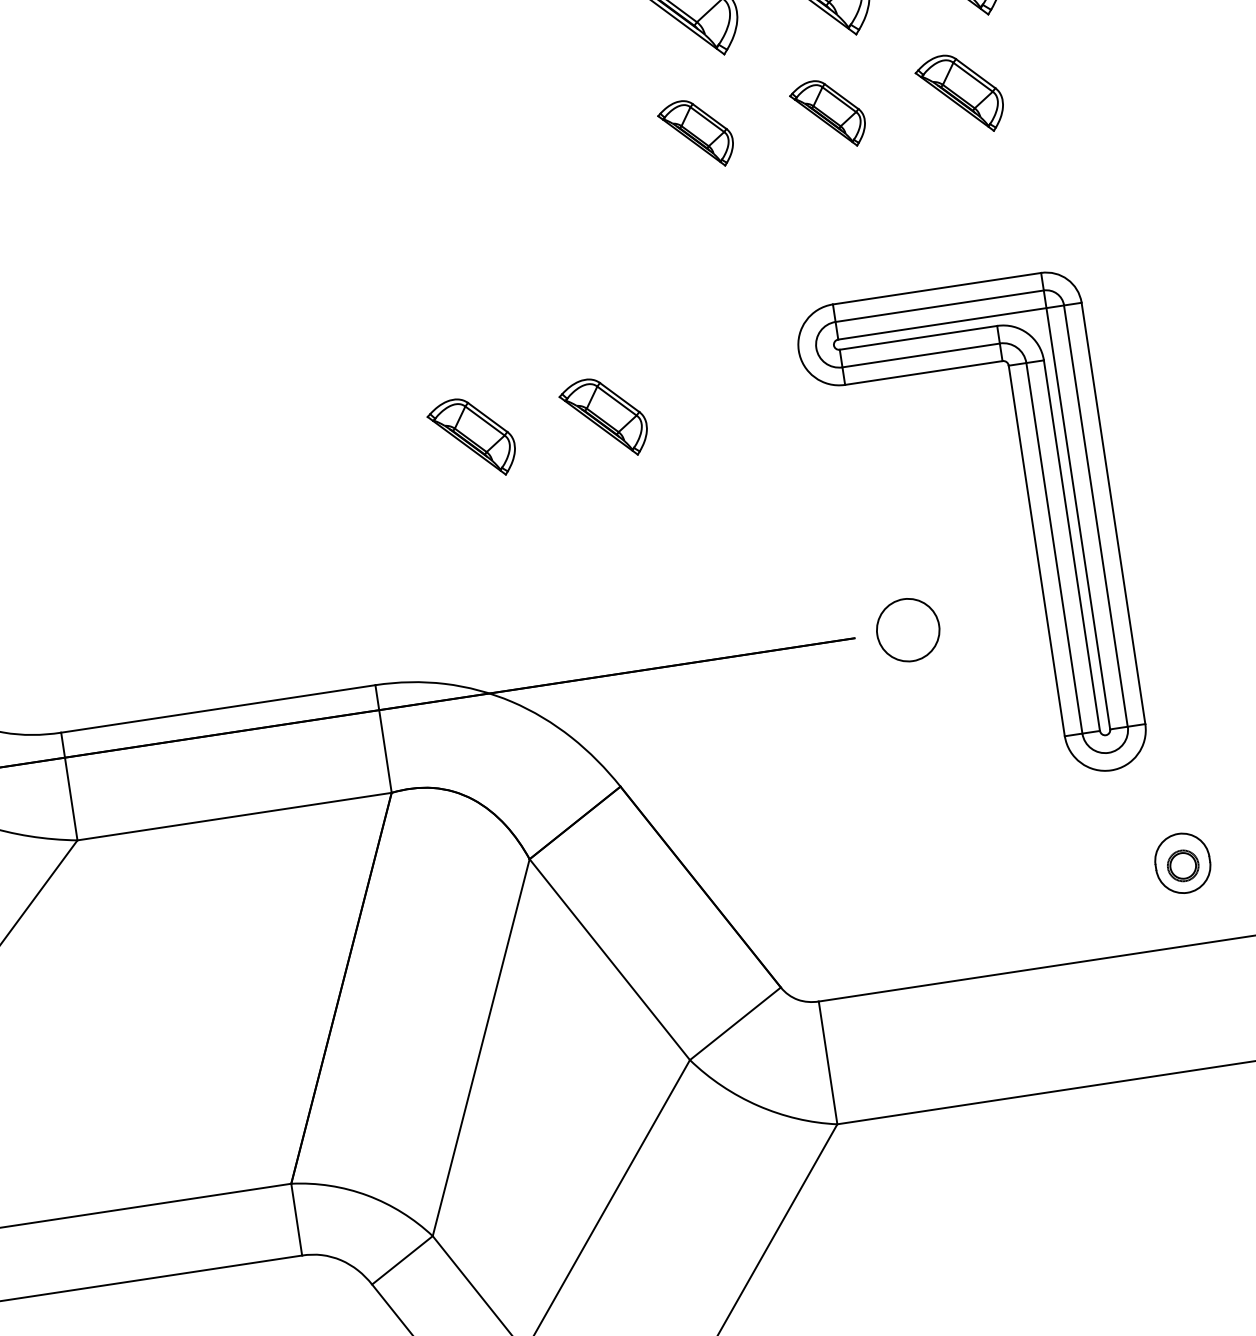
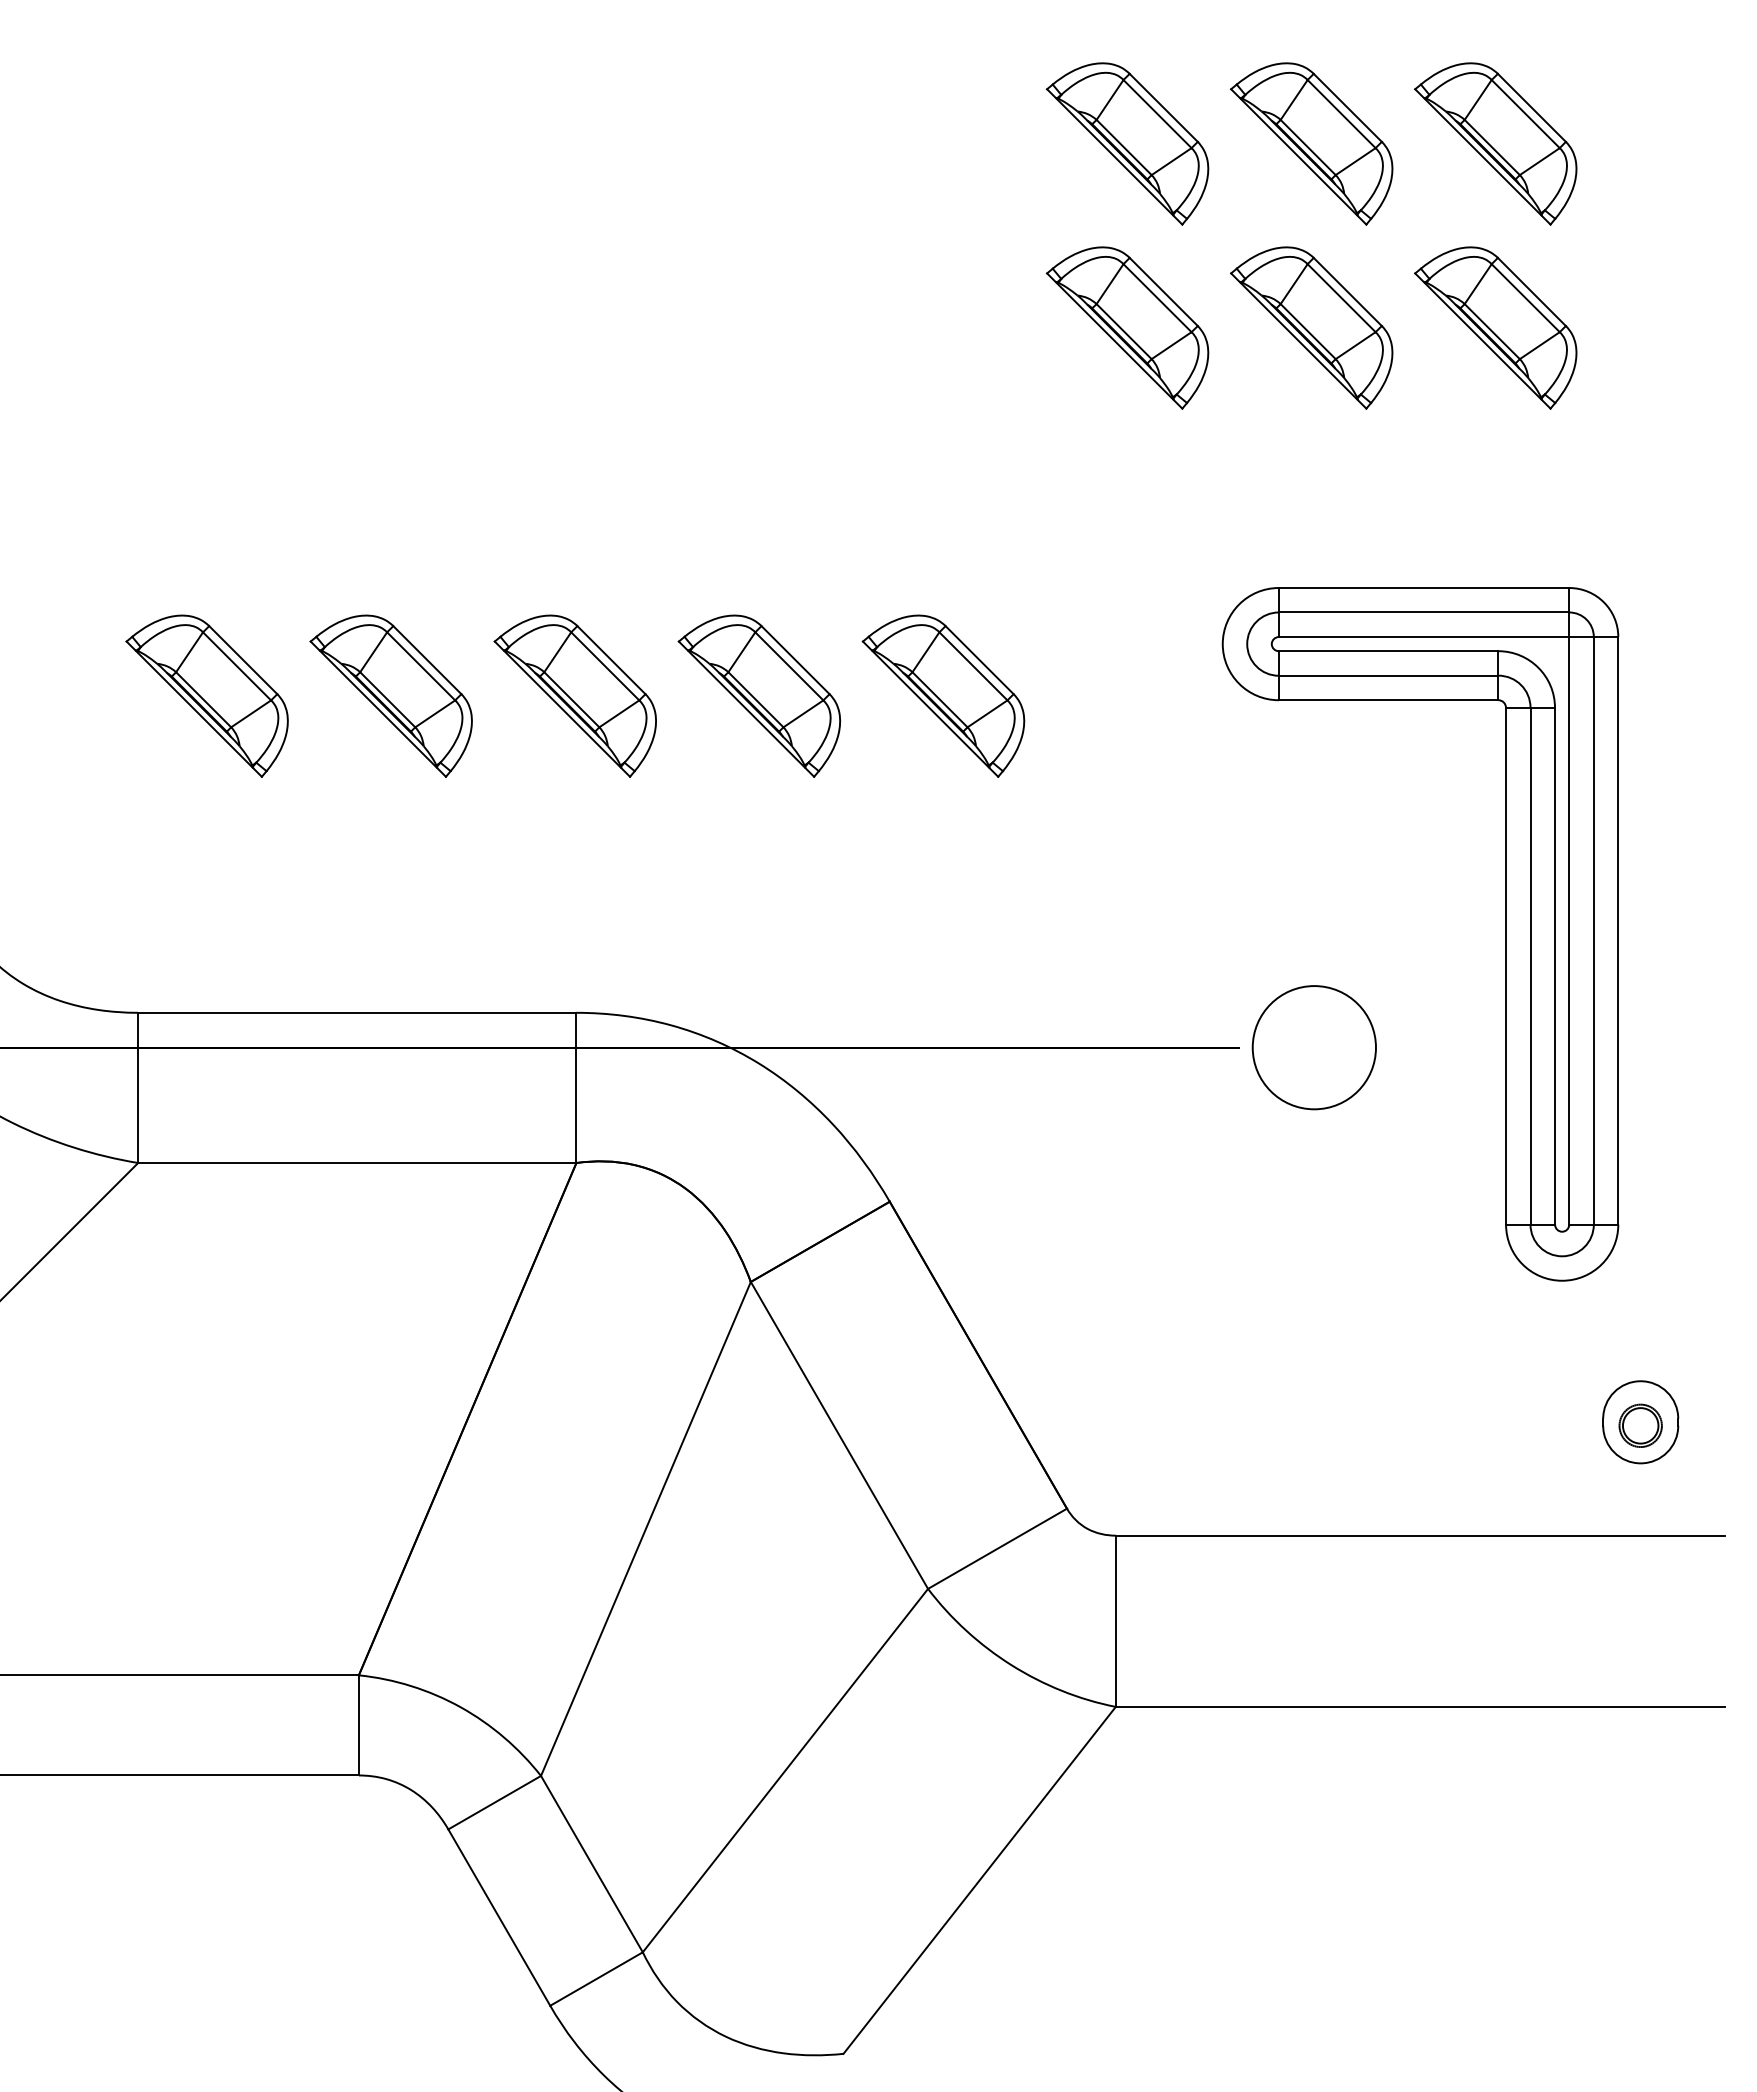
part: (960, 94) -> (1495, 327), size x1.43
part: (828, 114) -> (1311, 327), size x1.67
part: (696, 134) -> (1127, 327), size x1.67
part: (604, 417) -> (943, 695), size x1.43
part: (472, 437) -> (759, 695), size x1.43
part: (339, 457) -> (574, 695), added
part: (207, 477) -> (390, 695), added
part: (75, 497) -> (206, 695), added
circle: (907, 630) -> (1313, 1047), size x1.43

